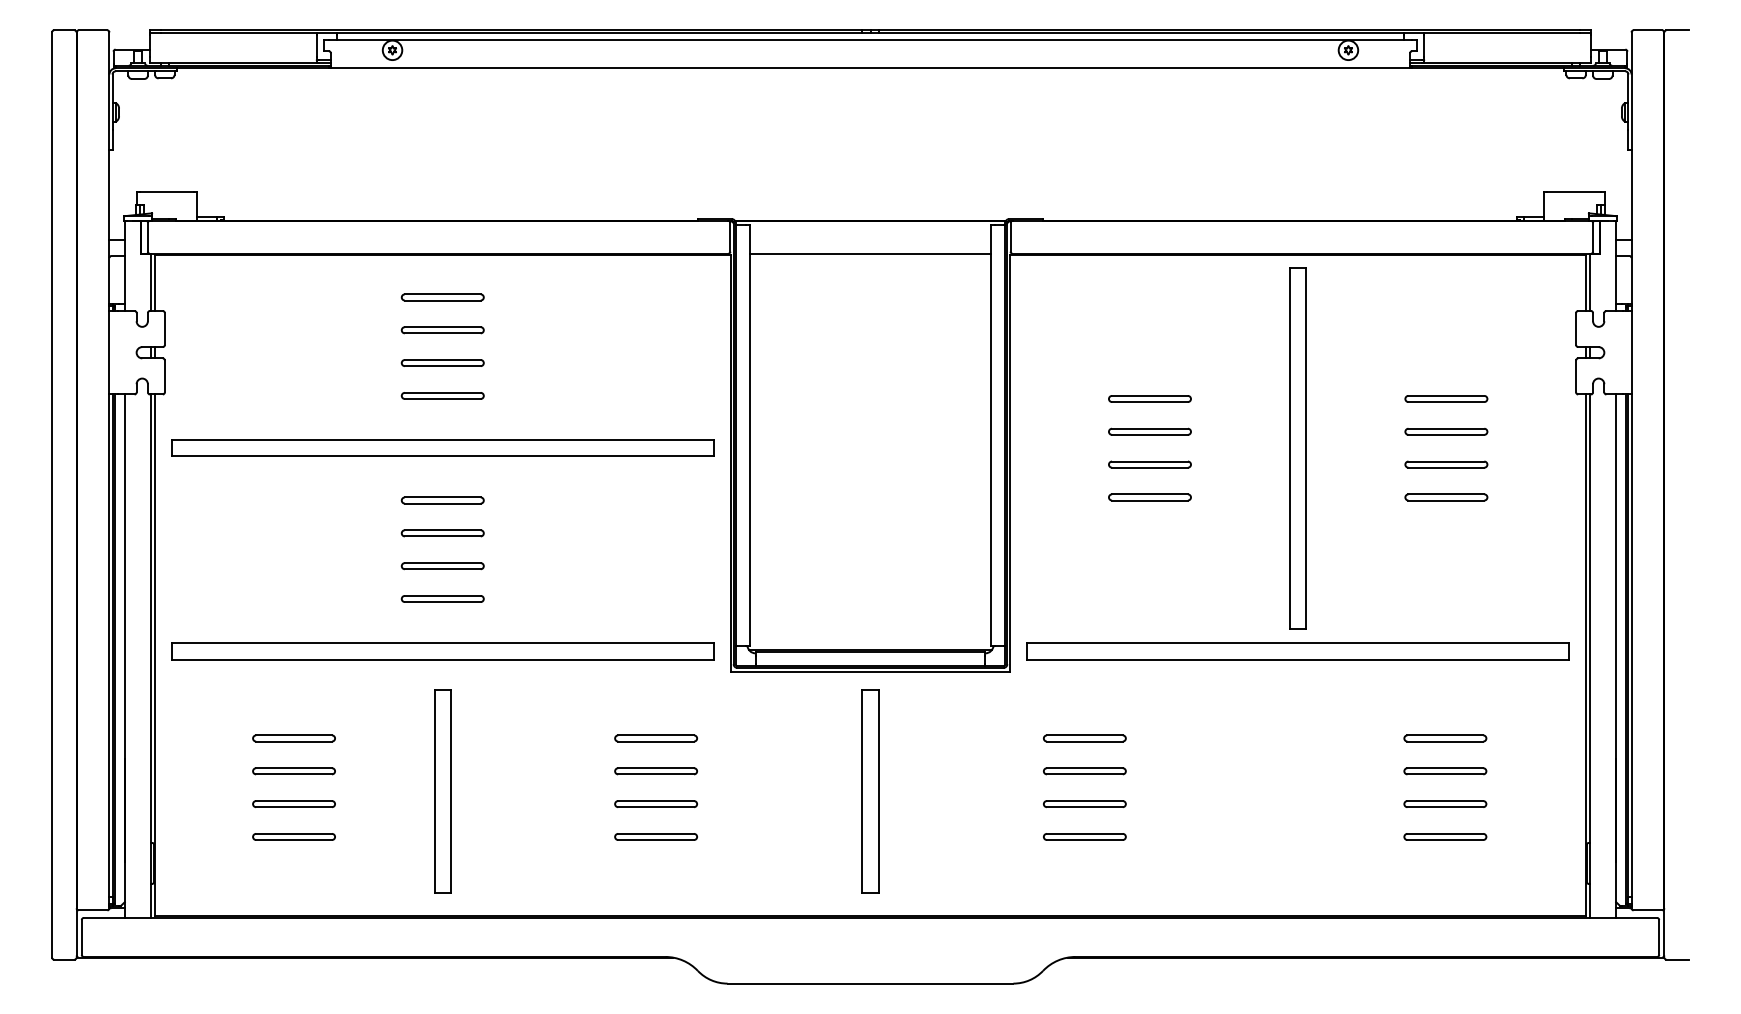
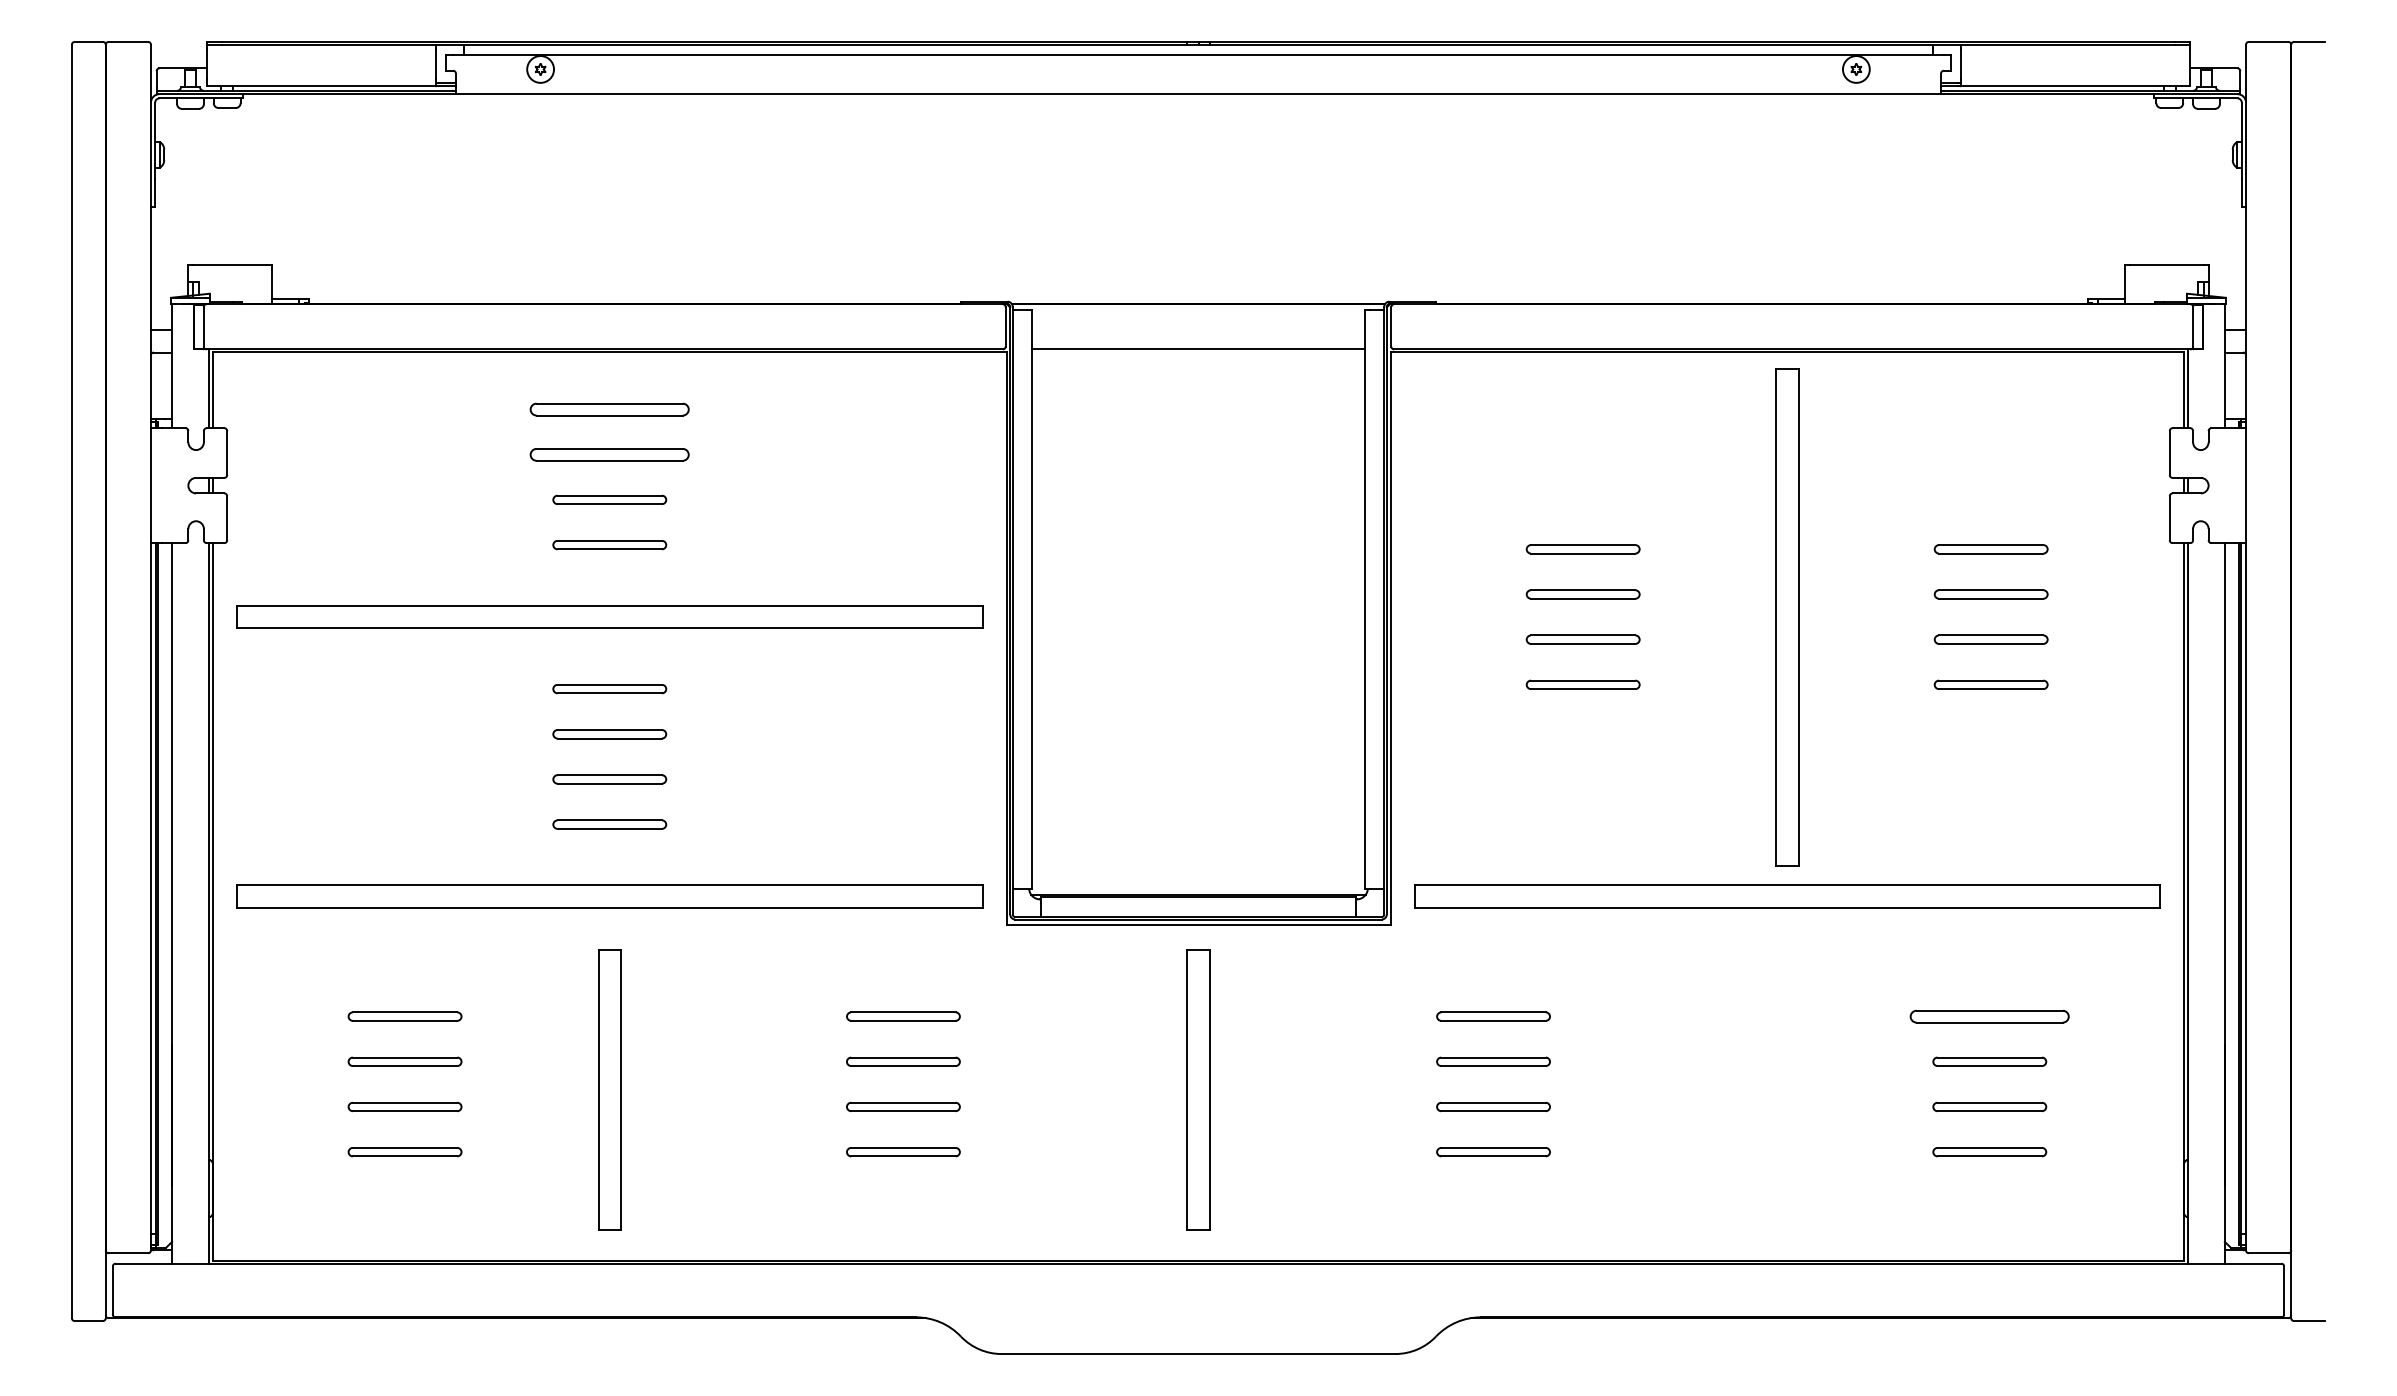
part: (442, 297) -> (609, 409), size x1.4
part: (442, 330) -> (609, 454), size x1.4
part: (1445, 738) -> (1989, 1016), size x1.4

